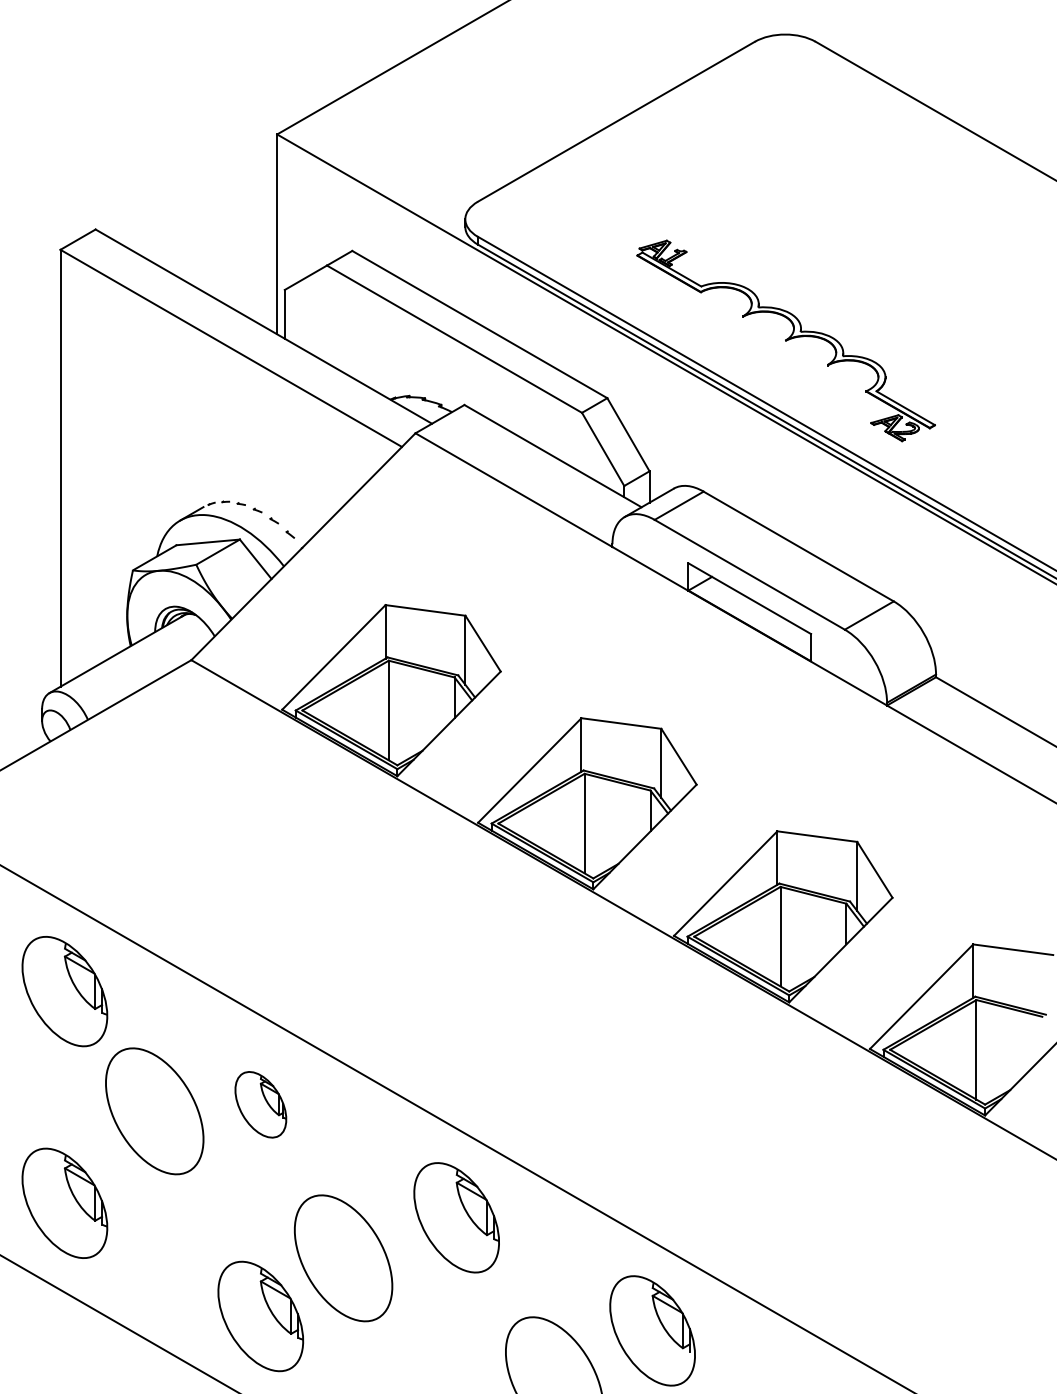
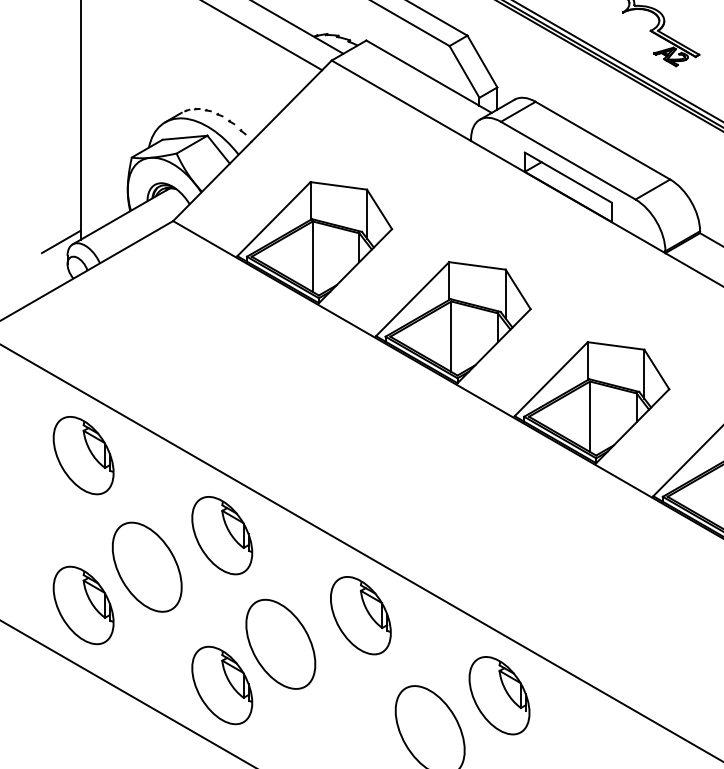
line: (32, 689) -> (60, 241), added
part: (260, 1104) -> (222, 535), size x1.67
part: (154, 1111) -> (147, 567), moved

